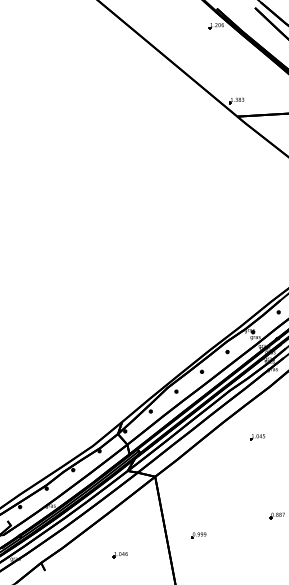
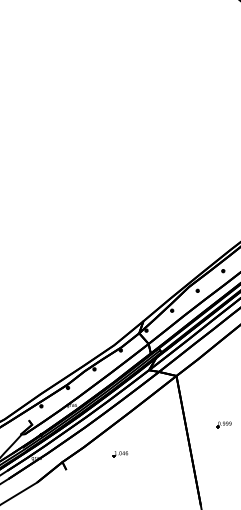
part: (198, 535) -> (223, 424), moved
part: (119, 555) -> (119, 454), moved

